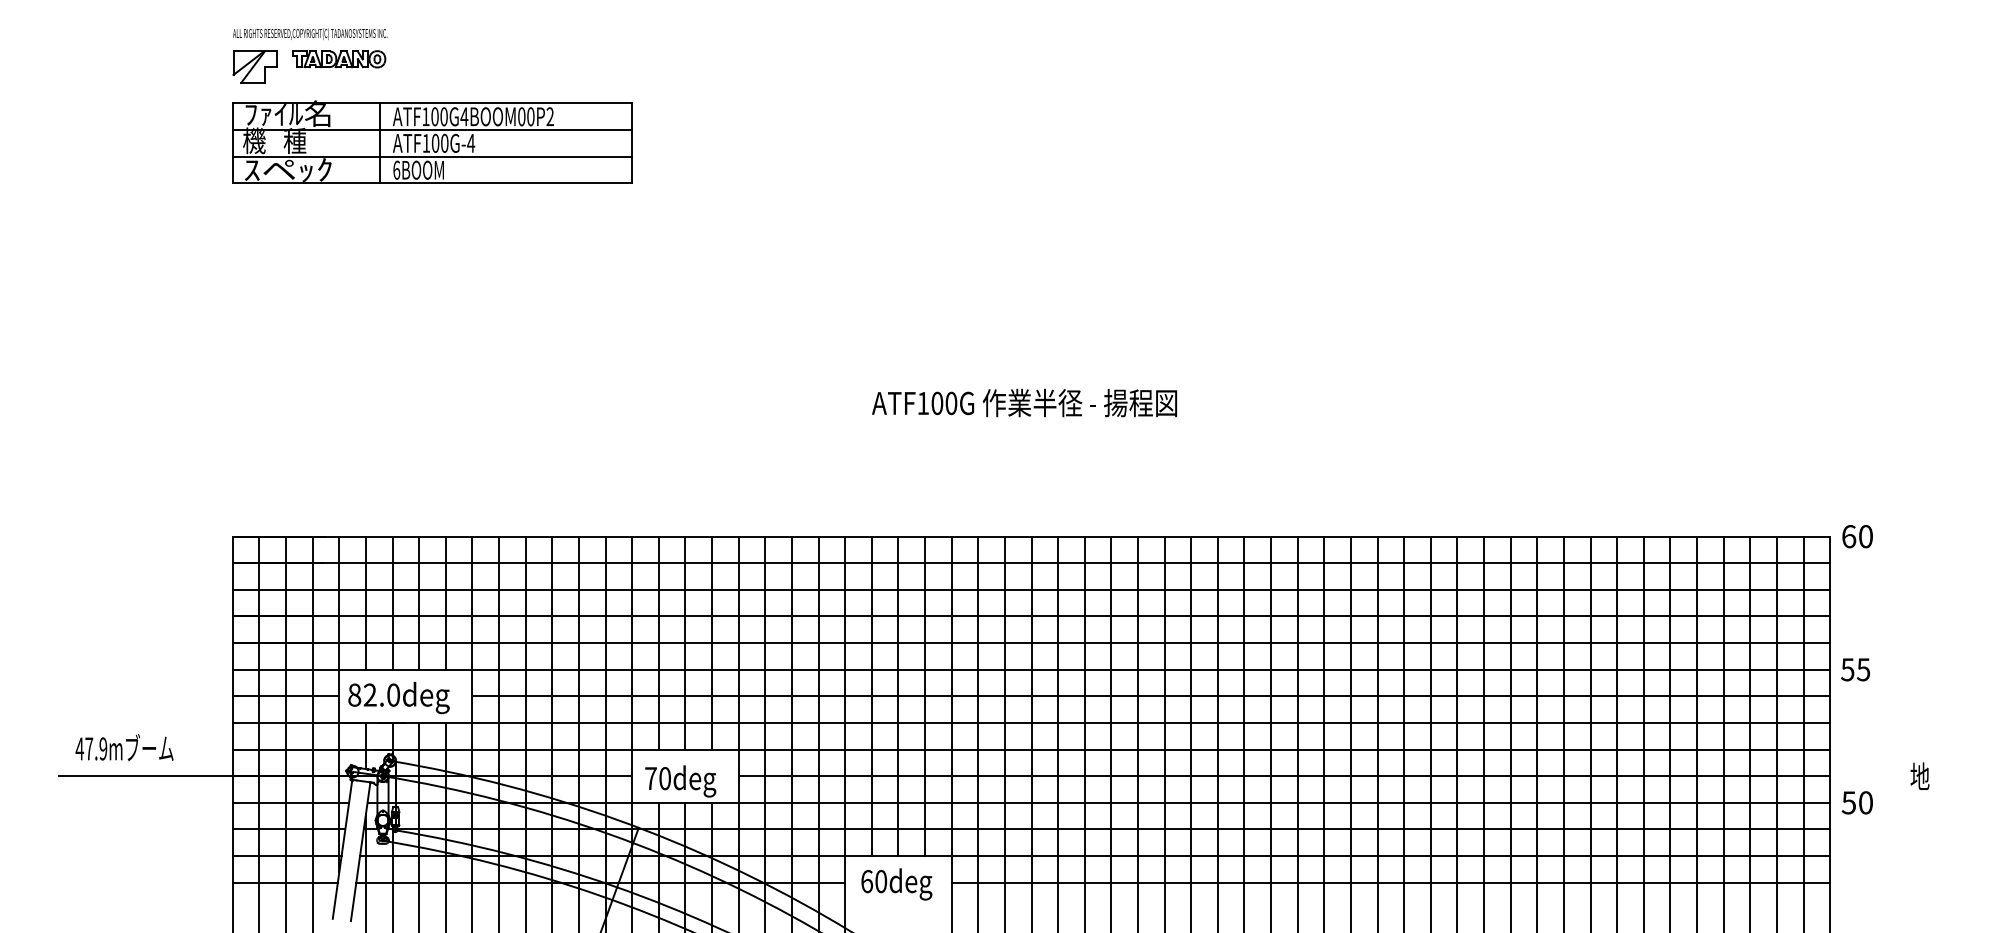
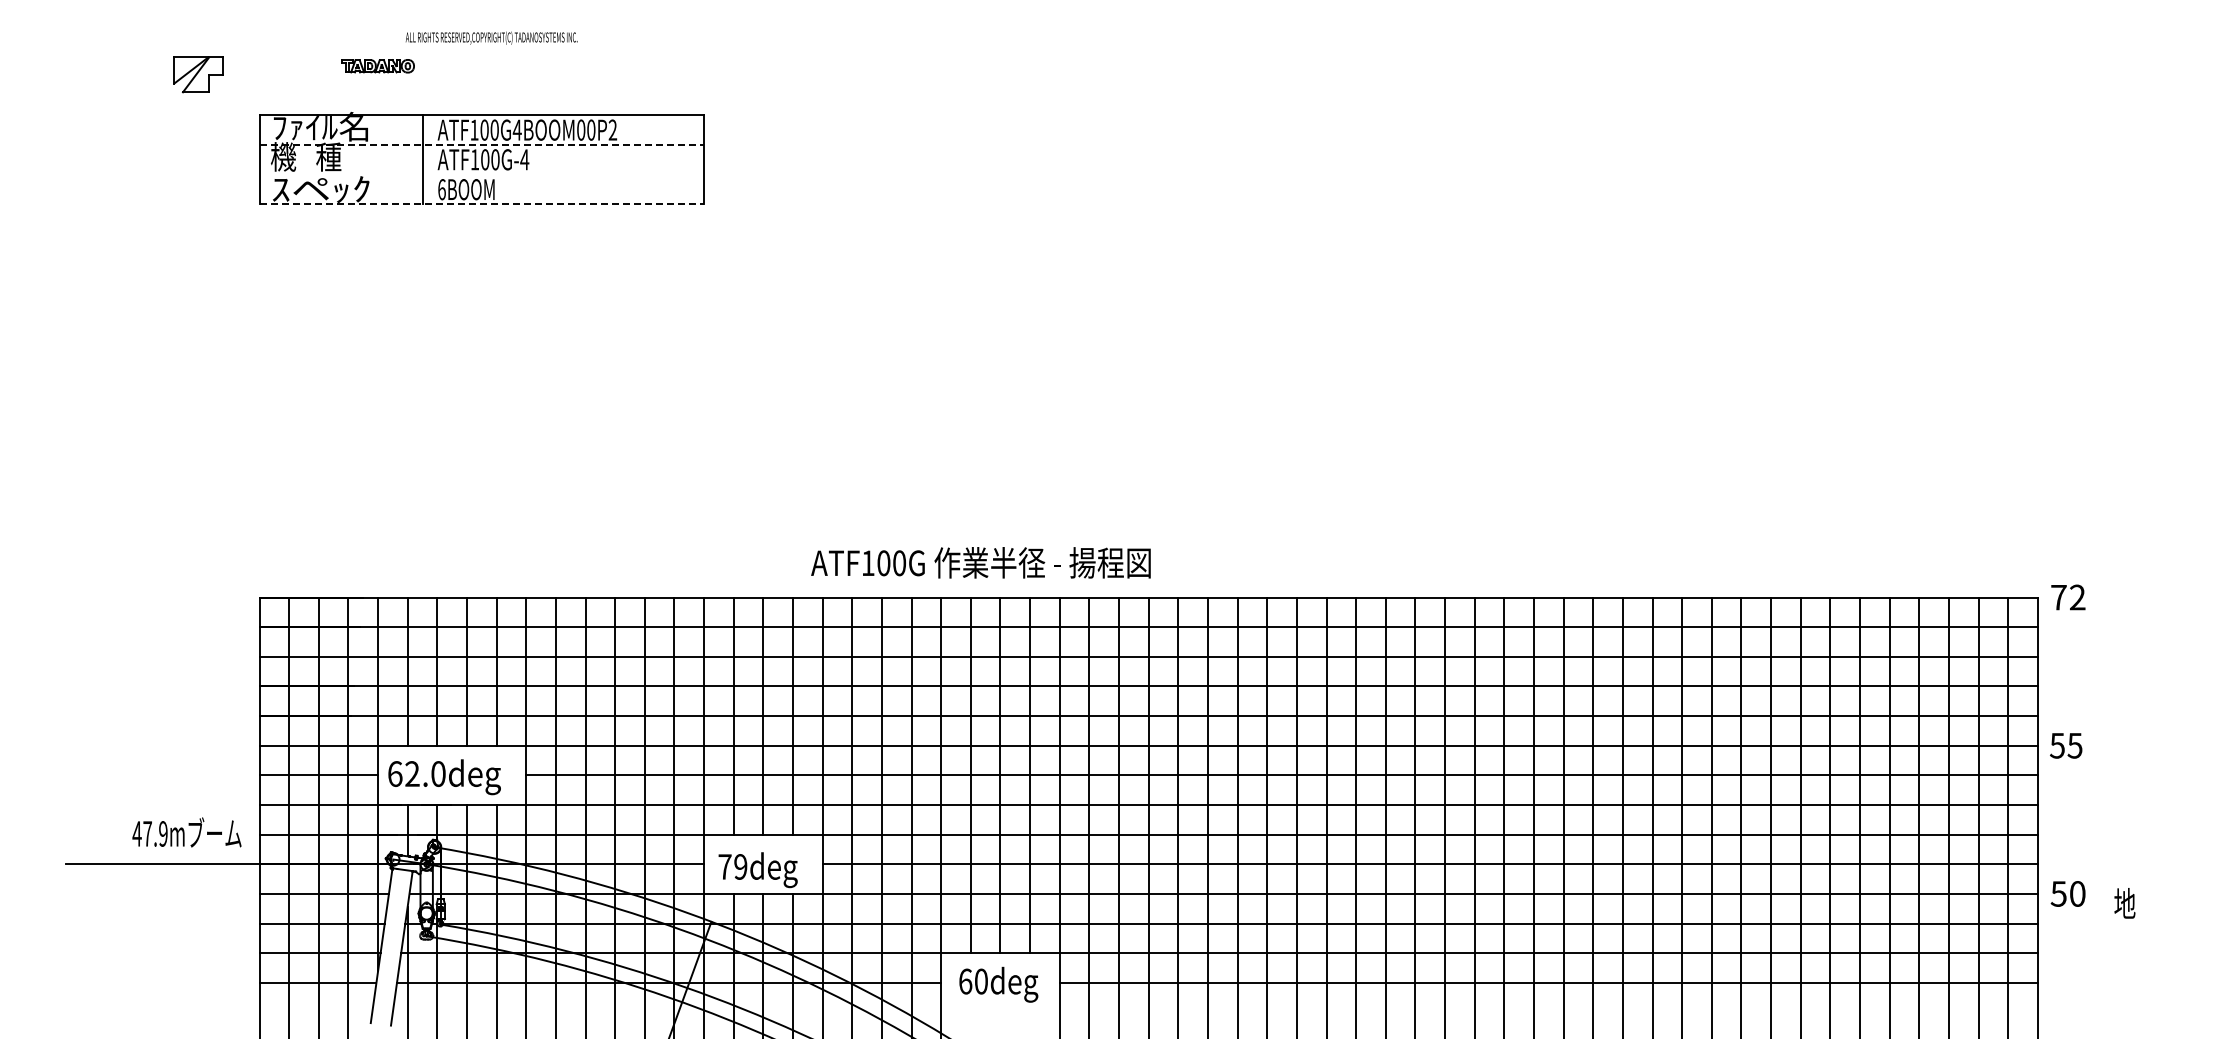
text: (310, 33) -> (491, 37), moved
part: (339, 59) -> (378, 66), size x0.7
part: (255, 66) -> (198, 74), moved
line: (433, 129) -> (482, 144), solid -> dashed
line: (432, 156) -> (481, 174), removed
line: (433, 183) -> (482, 204), solid -> dashed
text: (1024, 402) -> (980, 562), moved
text: (1857, 536) -> (2068, 597), 60 -> 72
text: (354, 694) -> (395, 773), 82.0deg -> 62.0deg
text: (124, 747) -> (186, 832), moved
text: (1919, 776) -> (2124, 903), moved
text: (664, 778) -> (740, 866), 70deg -> 79deg

